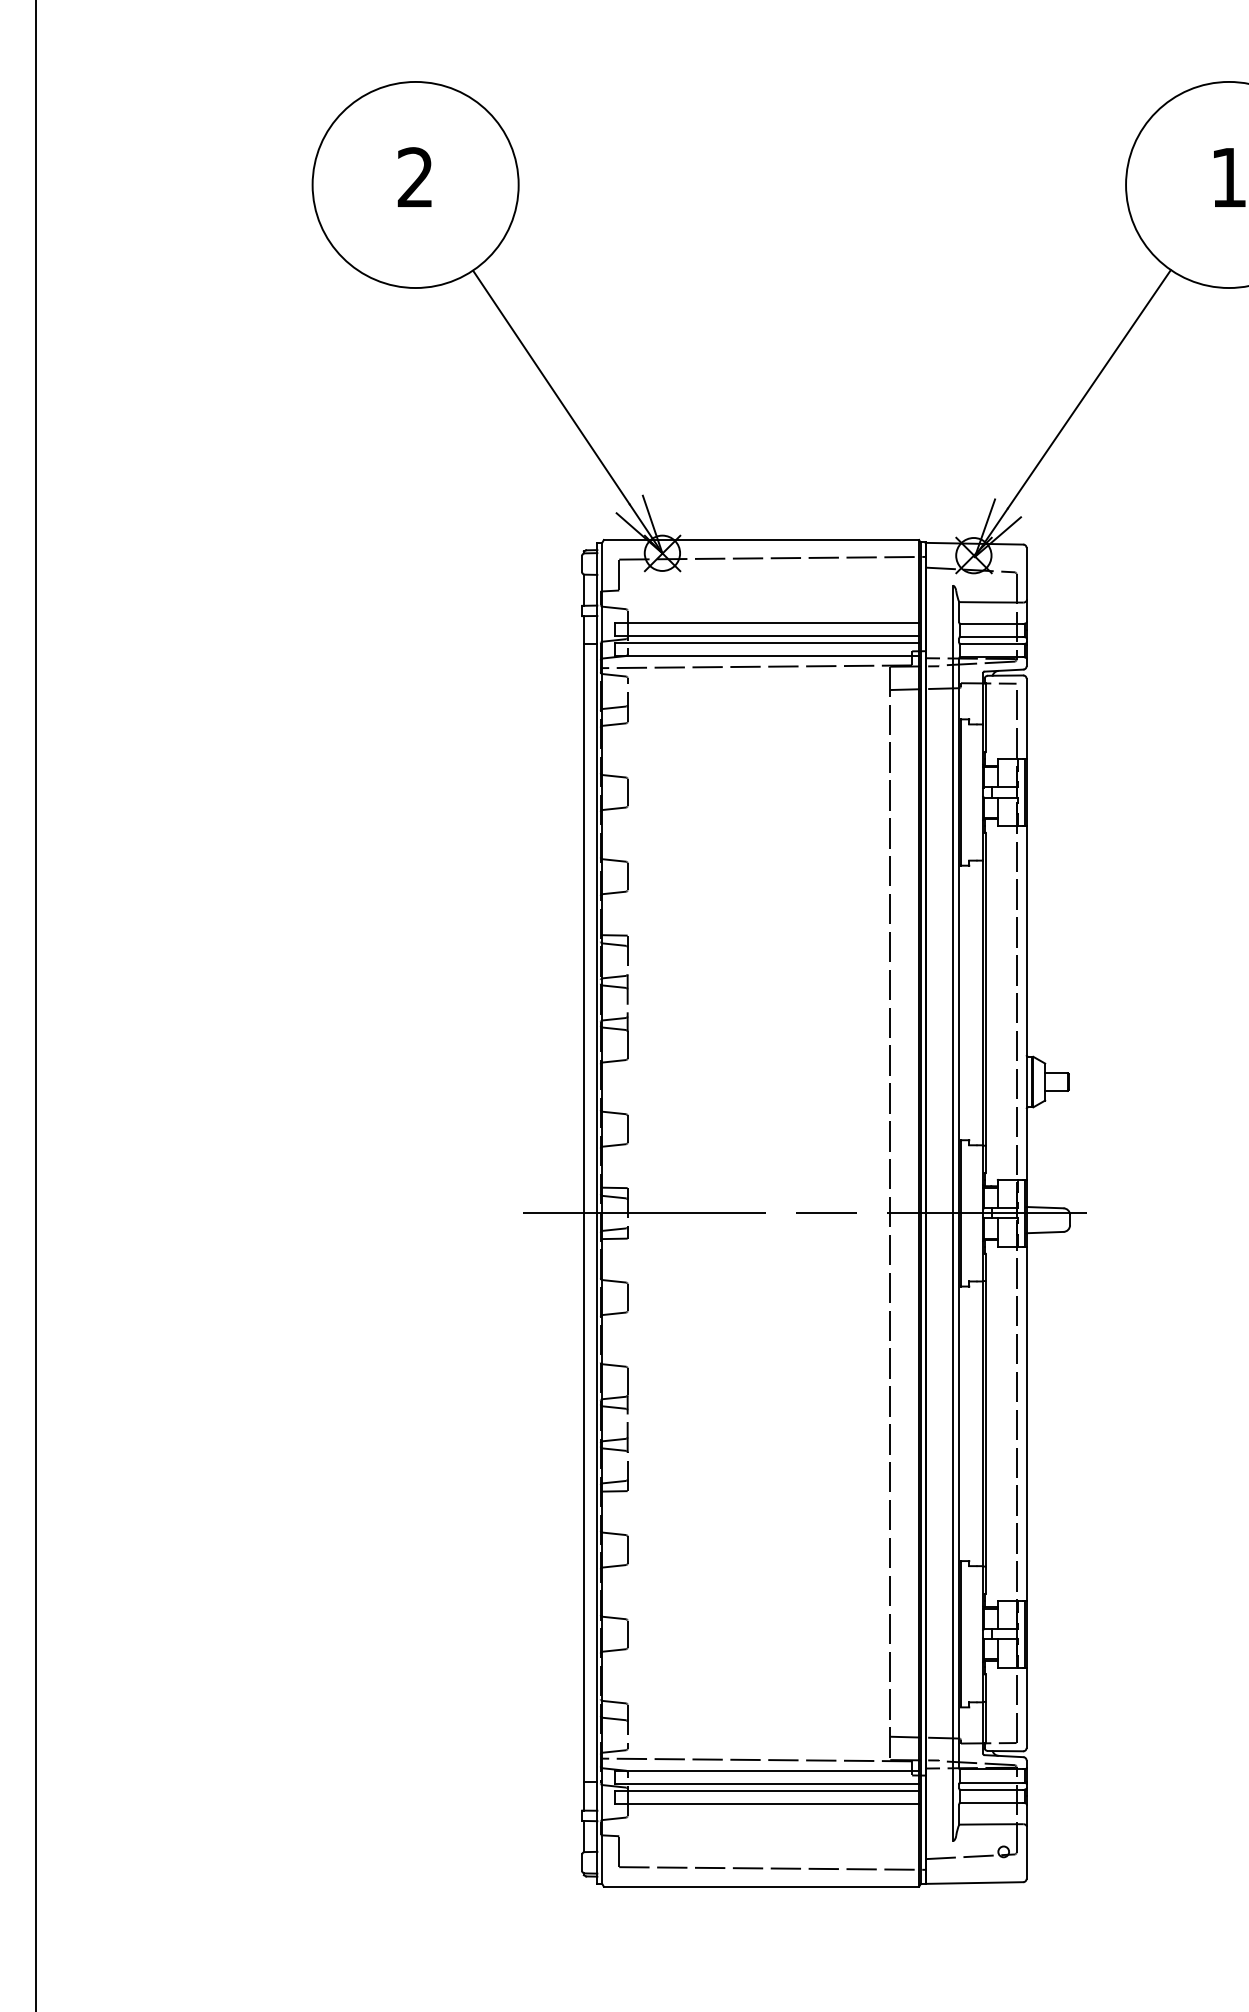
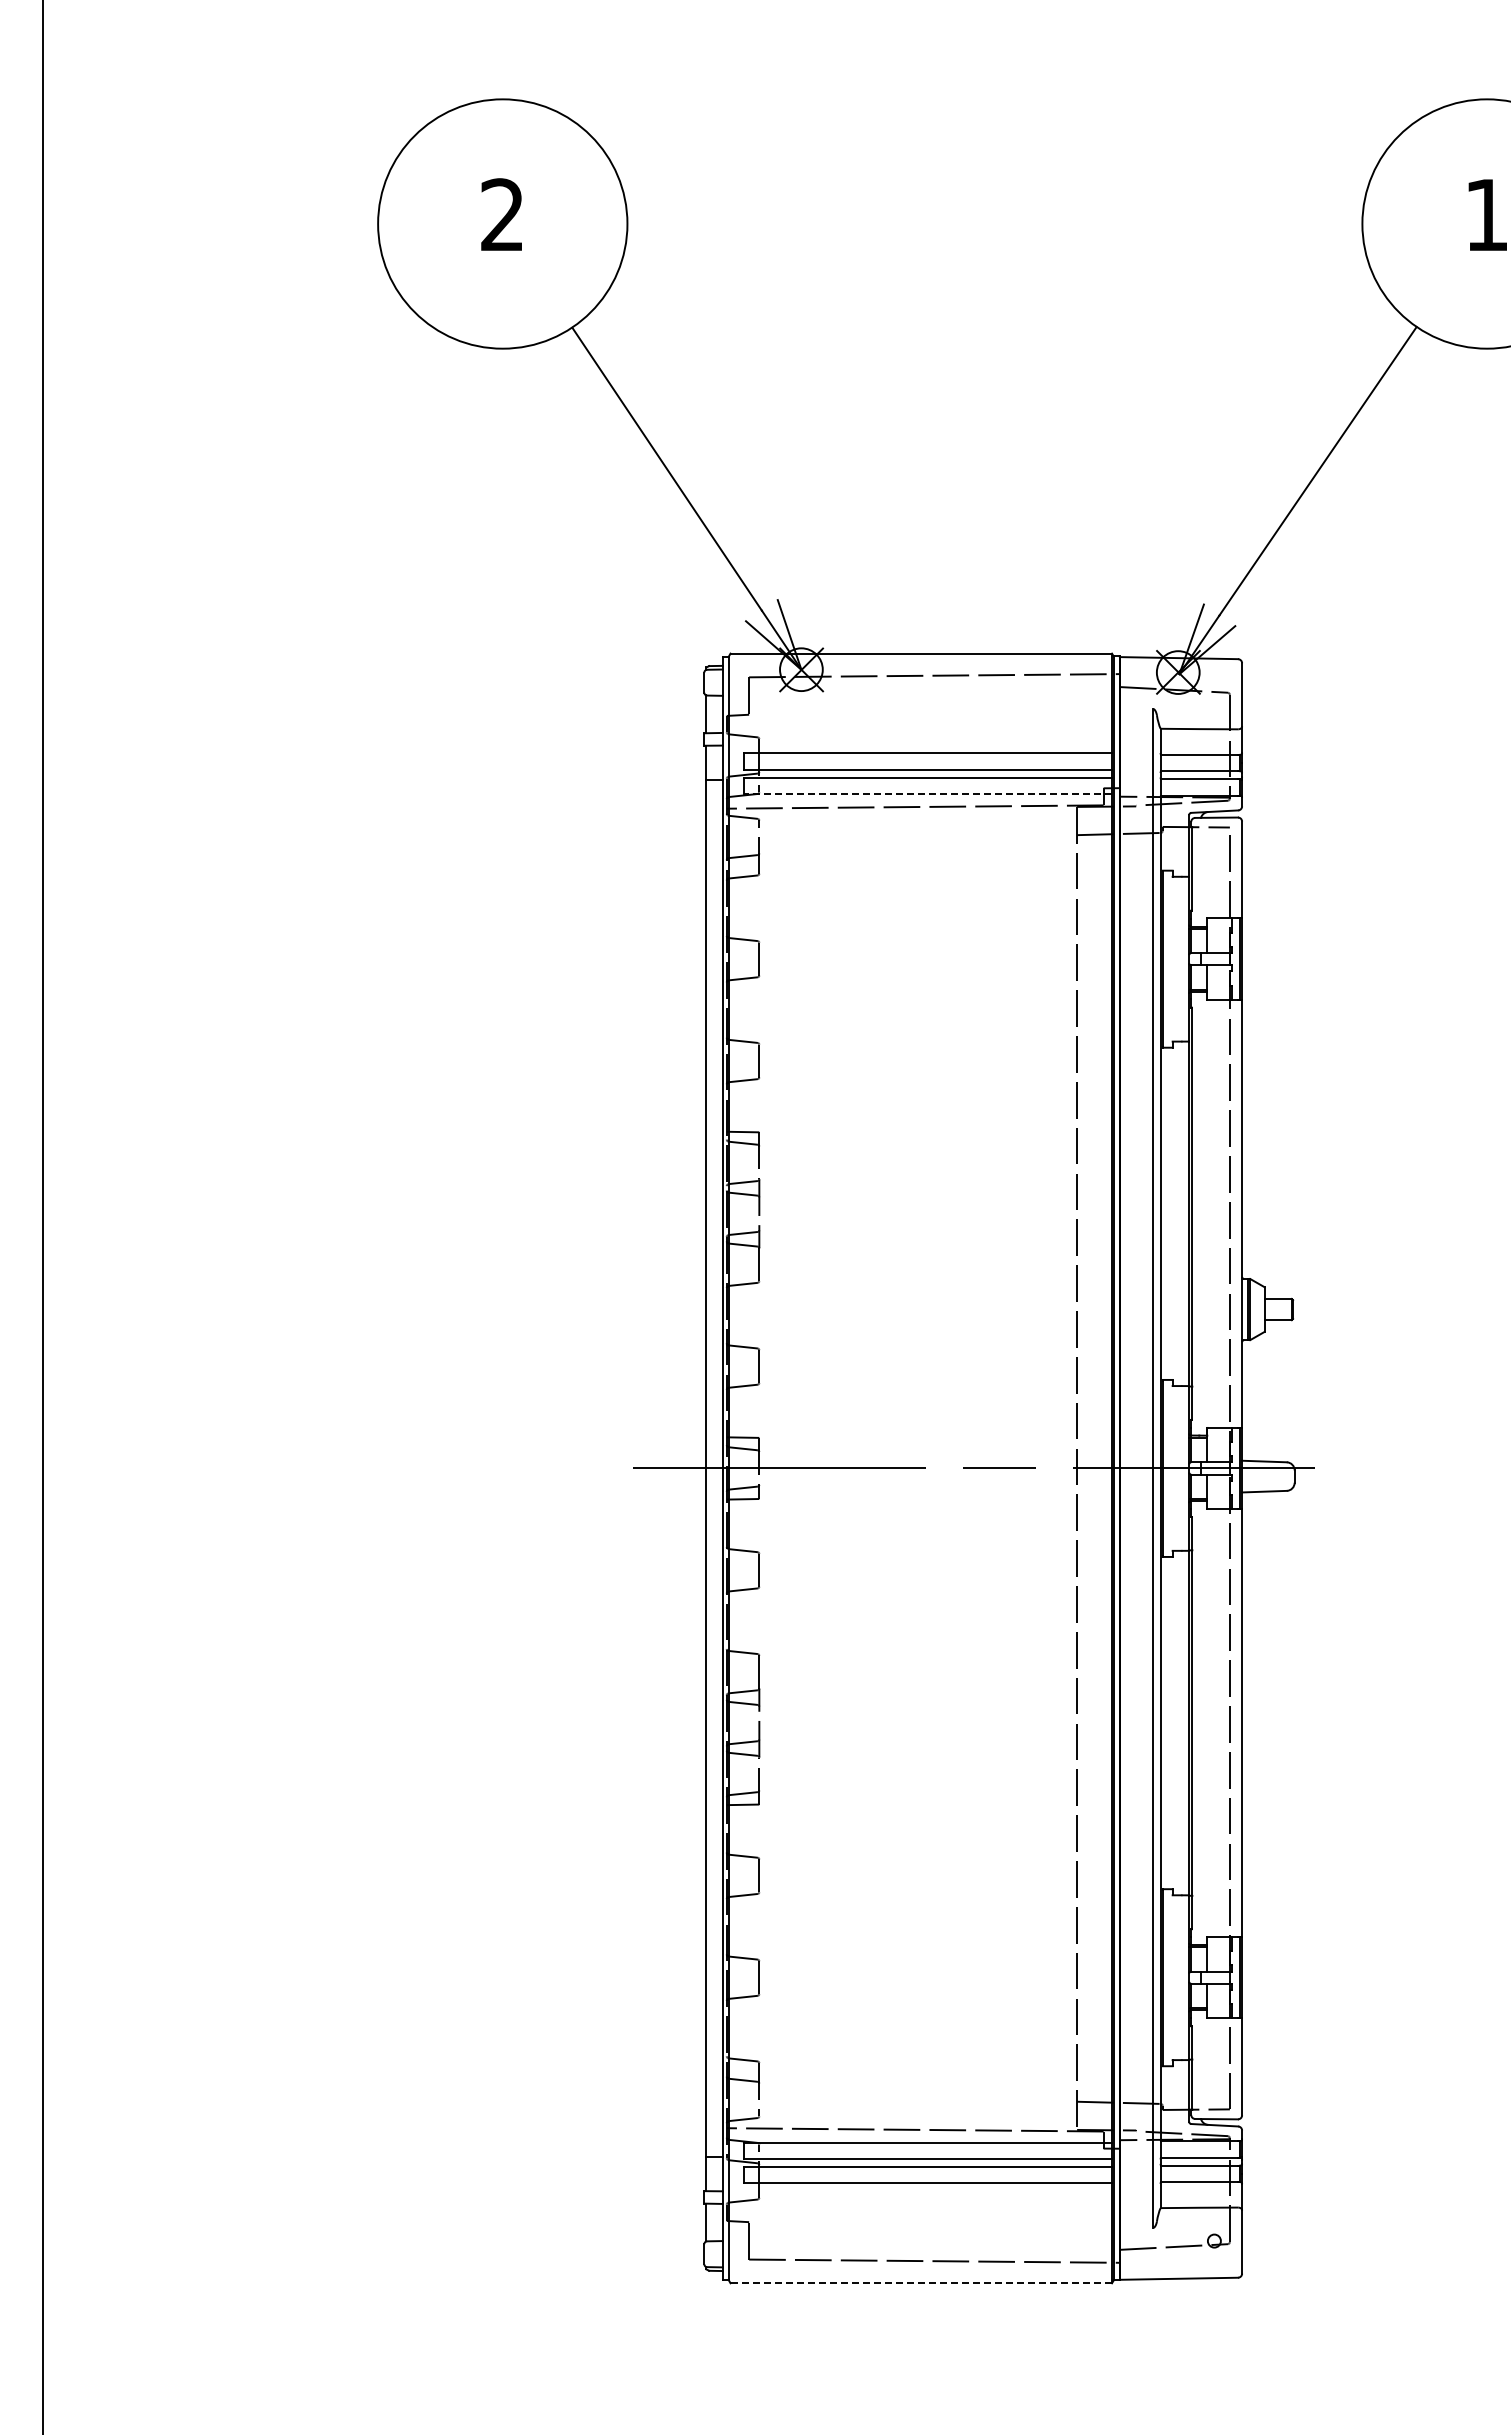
line: (766, 656) -> (927, 794), solid -> dashed
line: (761, 1886) -> (921, 2283), solid -> dashed

